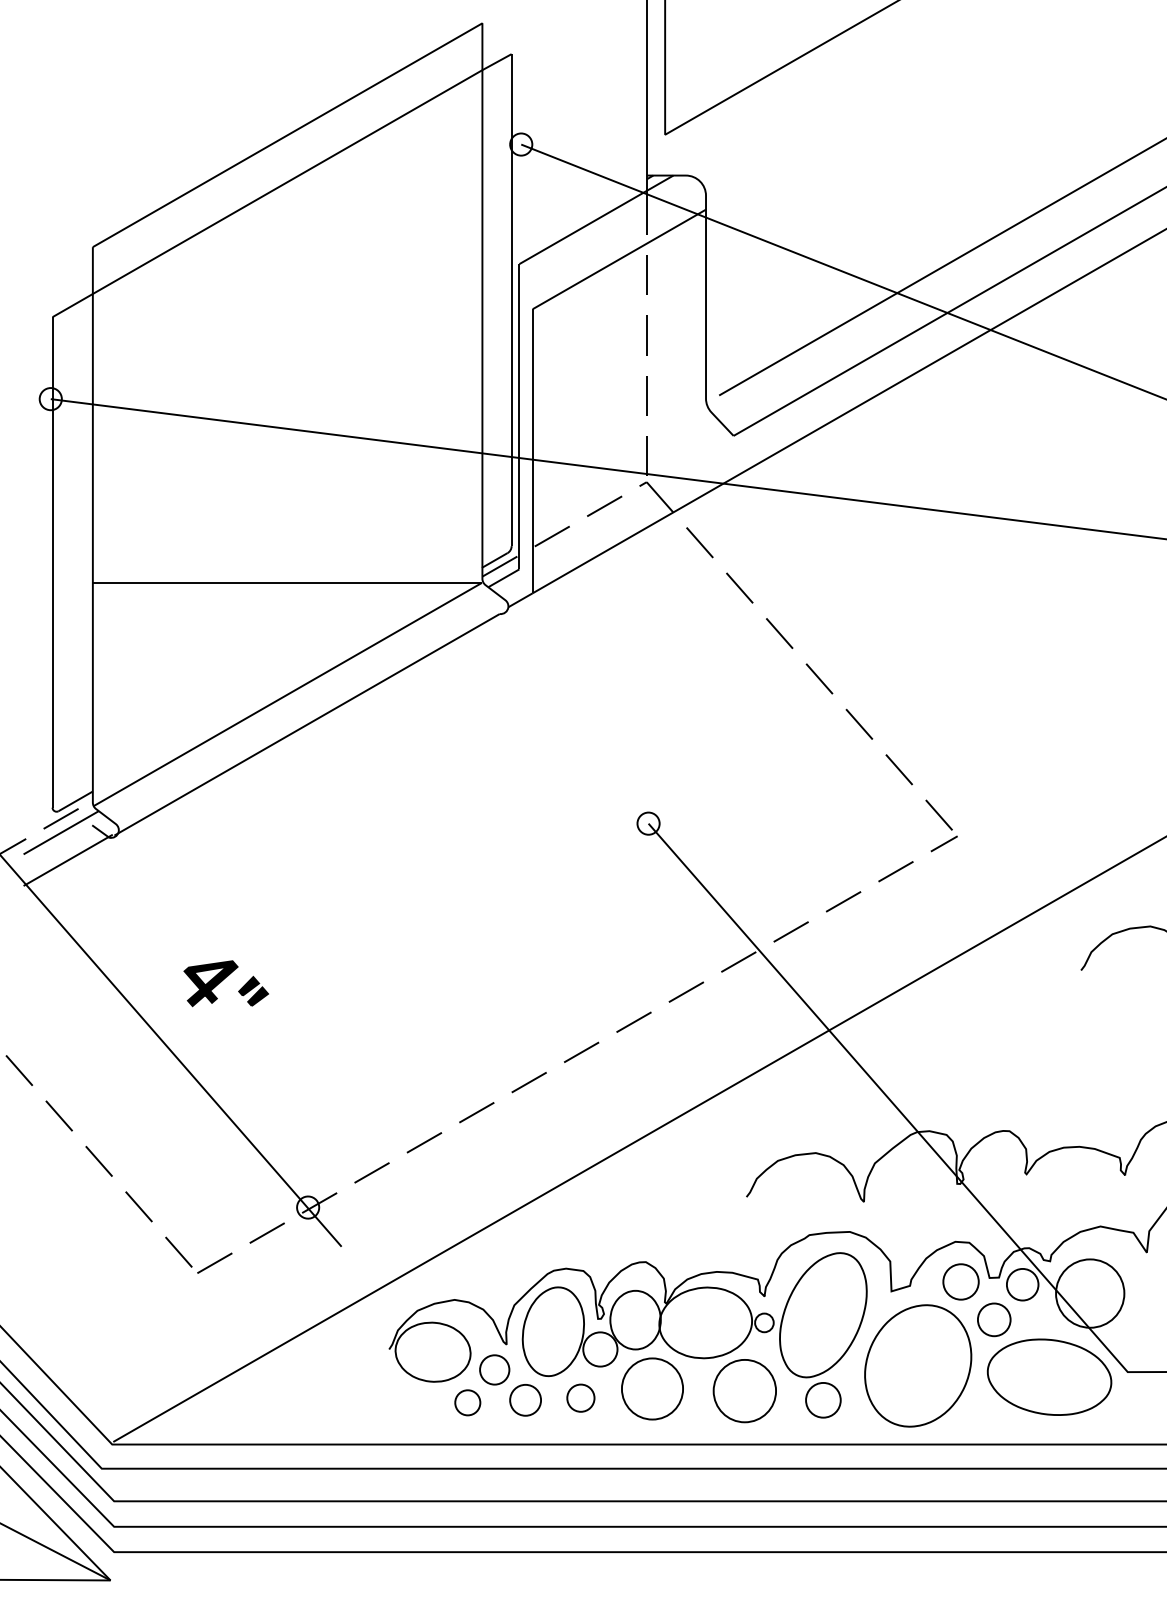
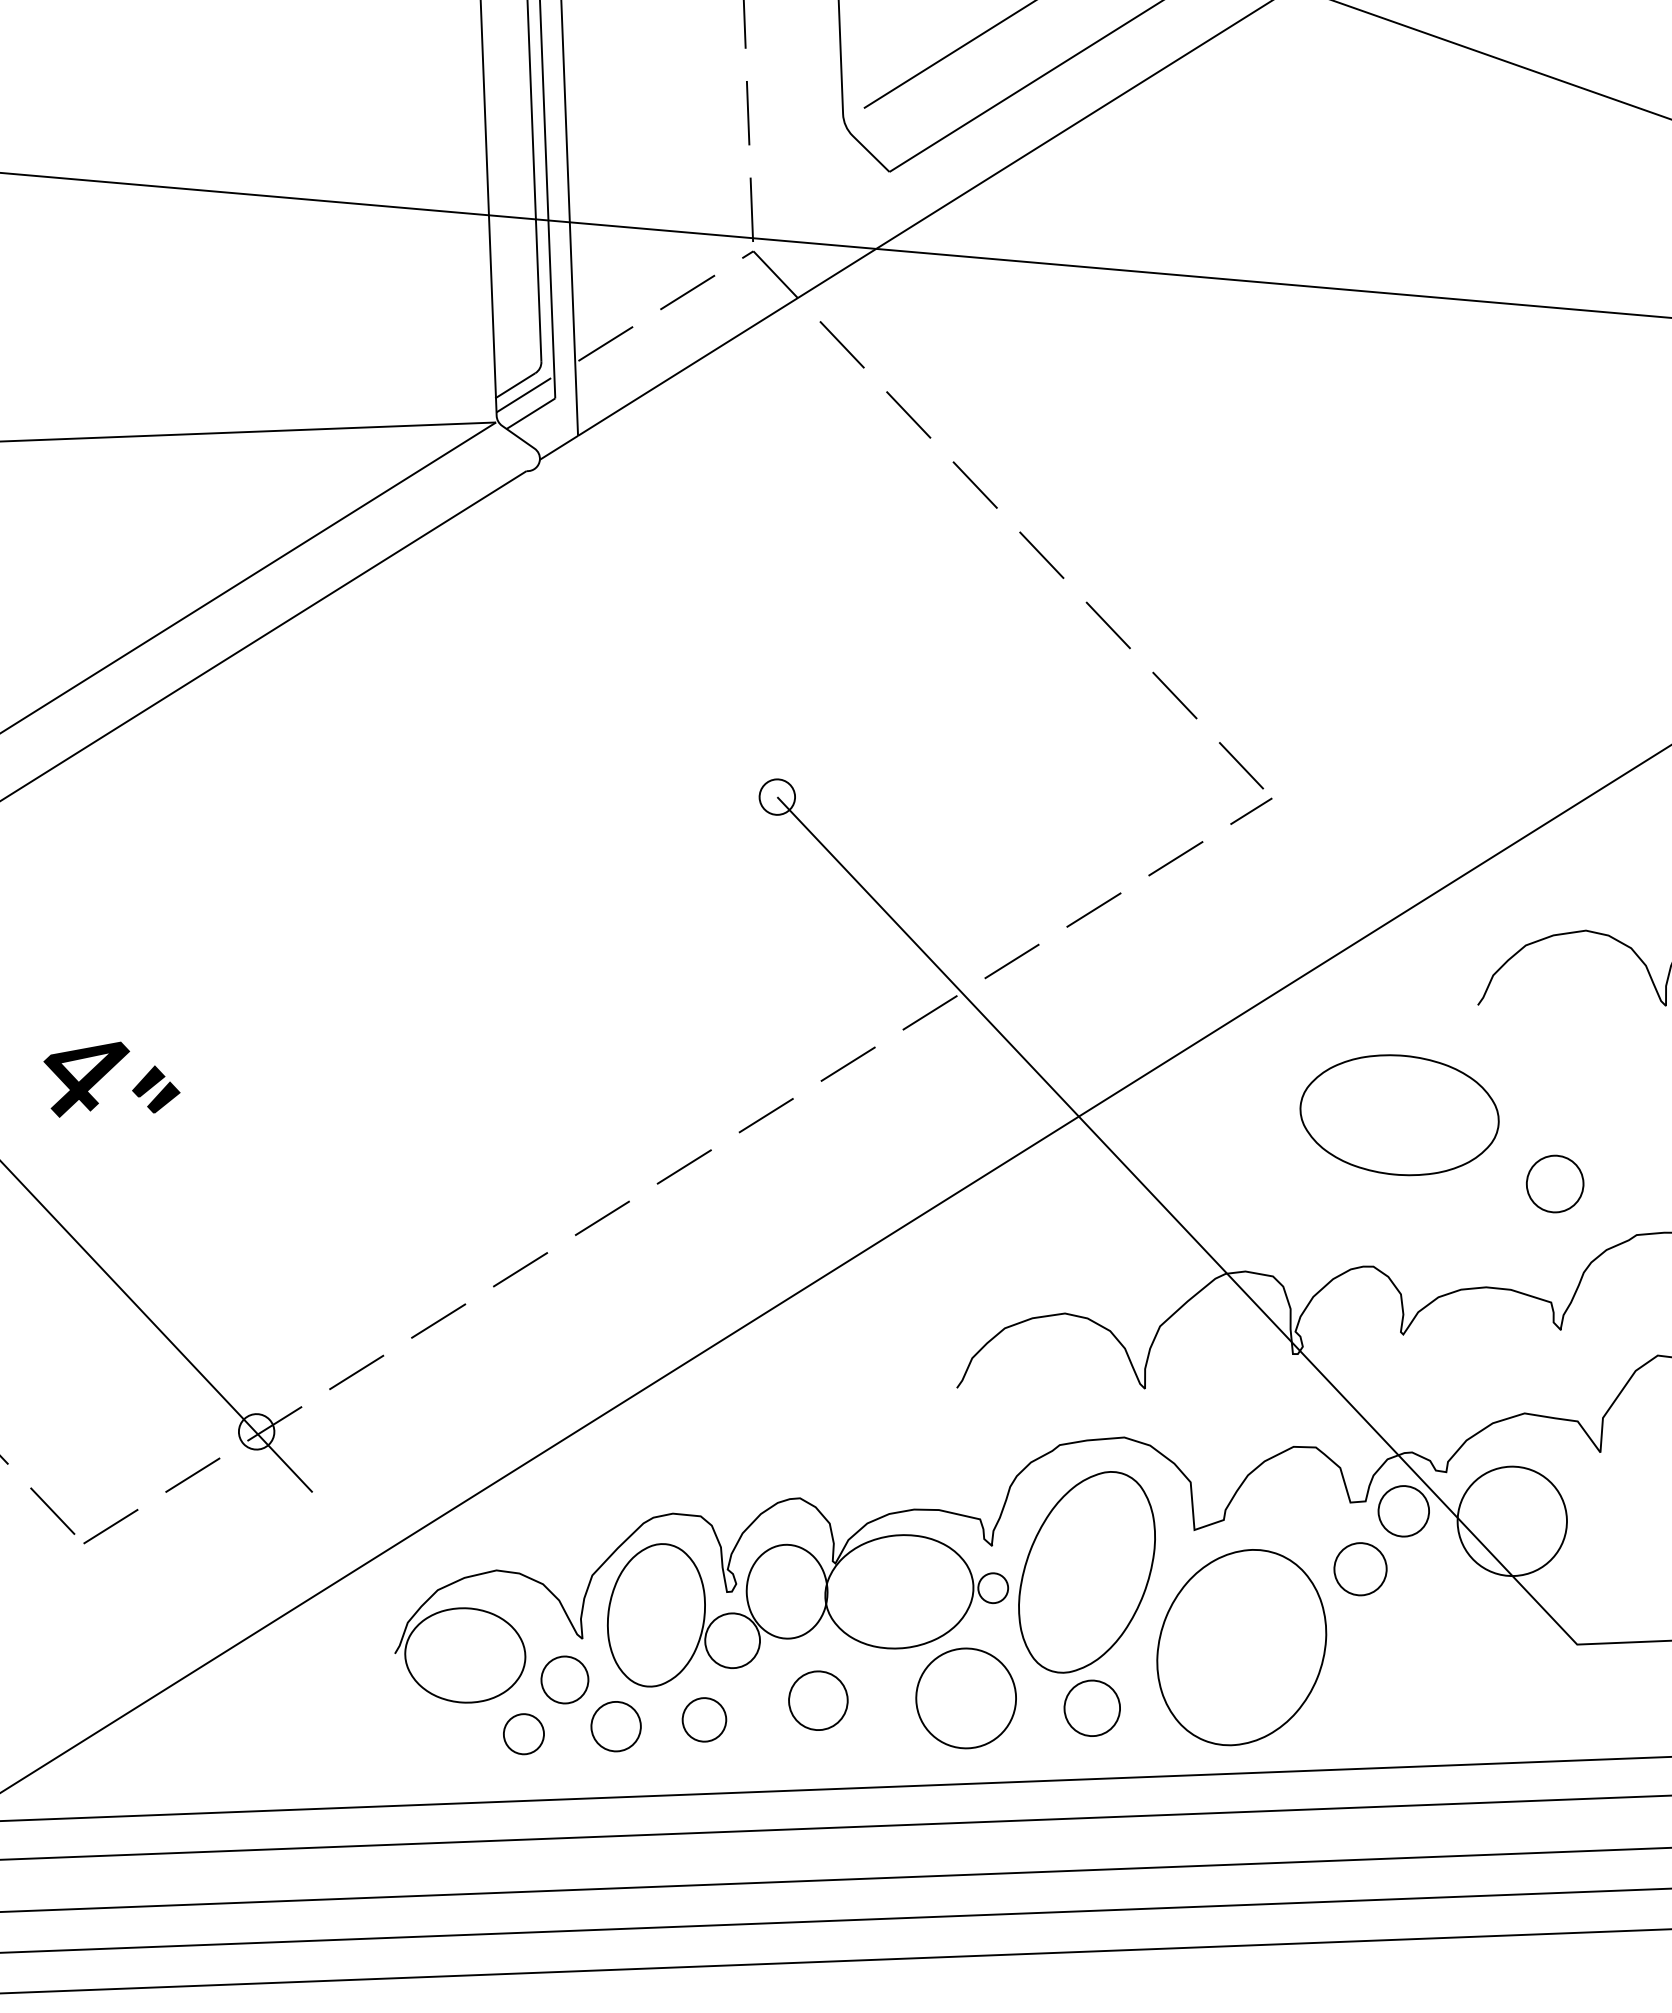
part: (960, 1281) -> (1554, 1183), moved
part: (1049, 1376) -> (1399, 1114), moved
part: (652, 1388) -> (818, 1699), size x0.6

